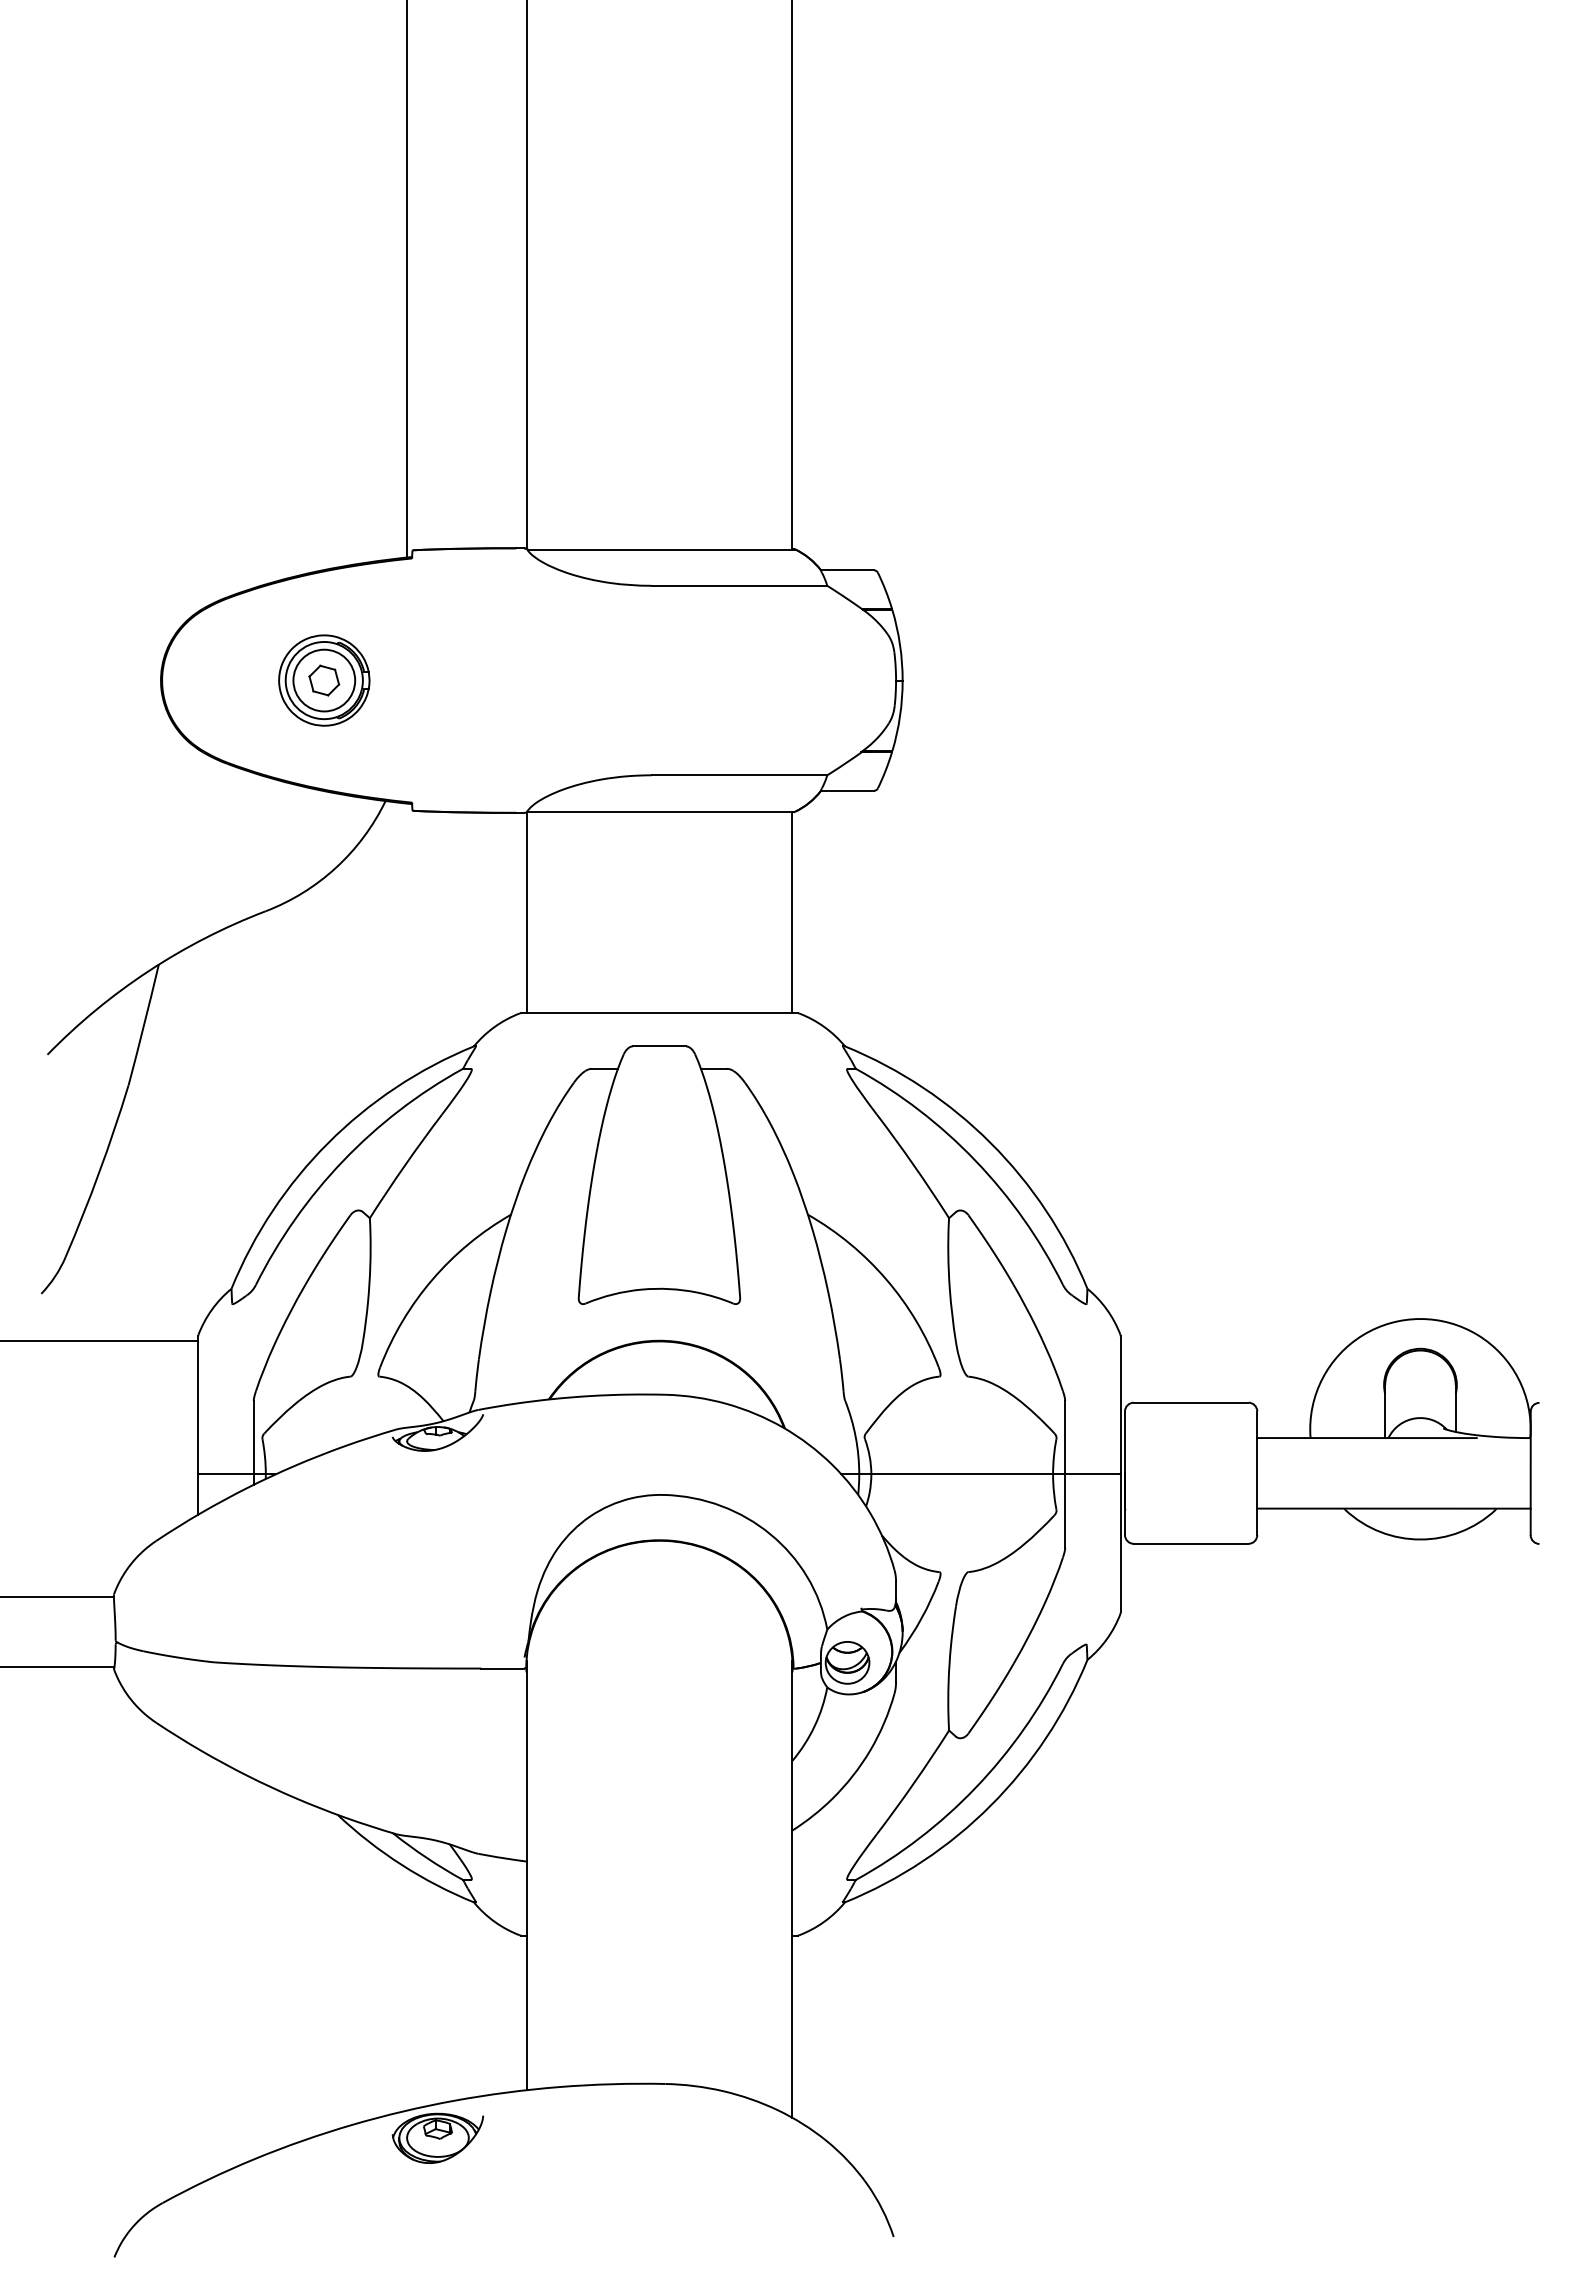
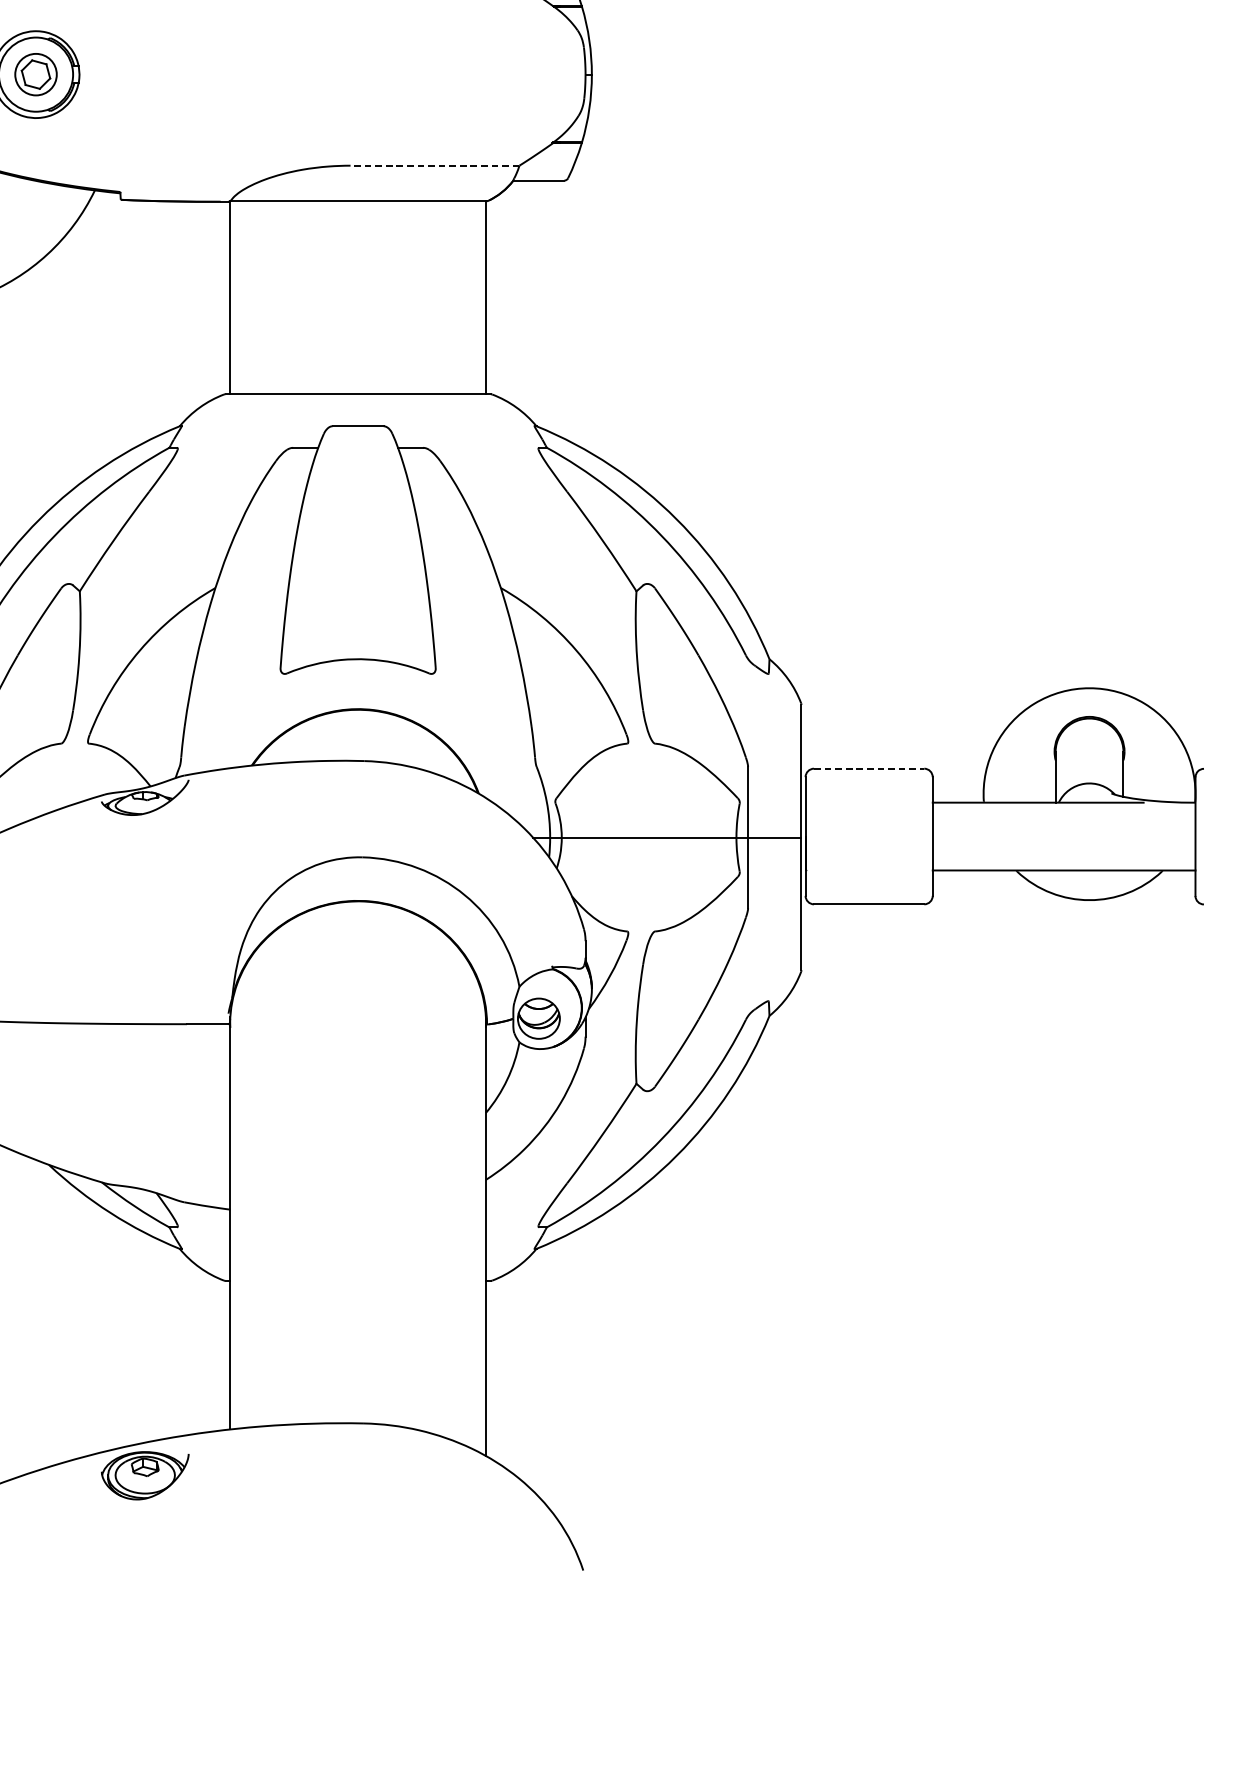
circle: (324, 680) -> (36, 74), size x0.7
line: (739, 775) -> (435, 165), solid -> dashed
line: (1191, 1402) -> (869, 768), solid -> dashed

